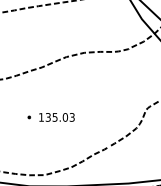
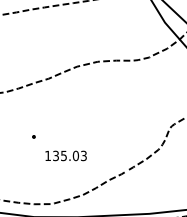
text: (56, 117) -> (65, 155), moved

